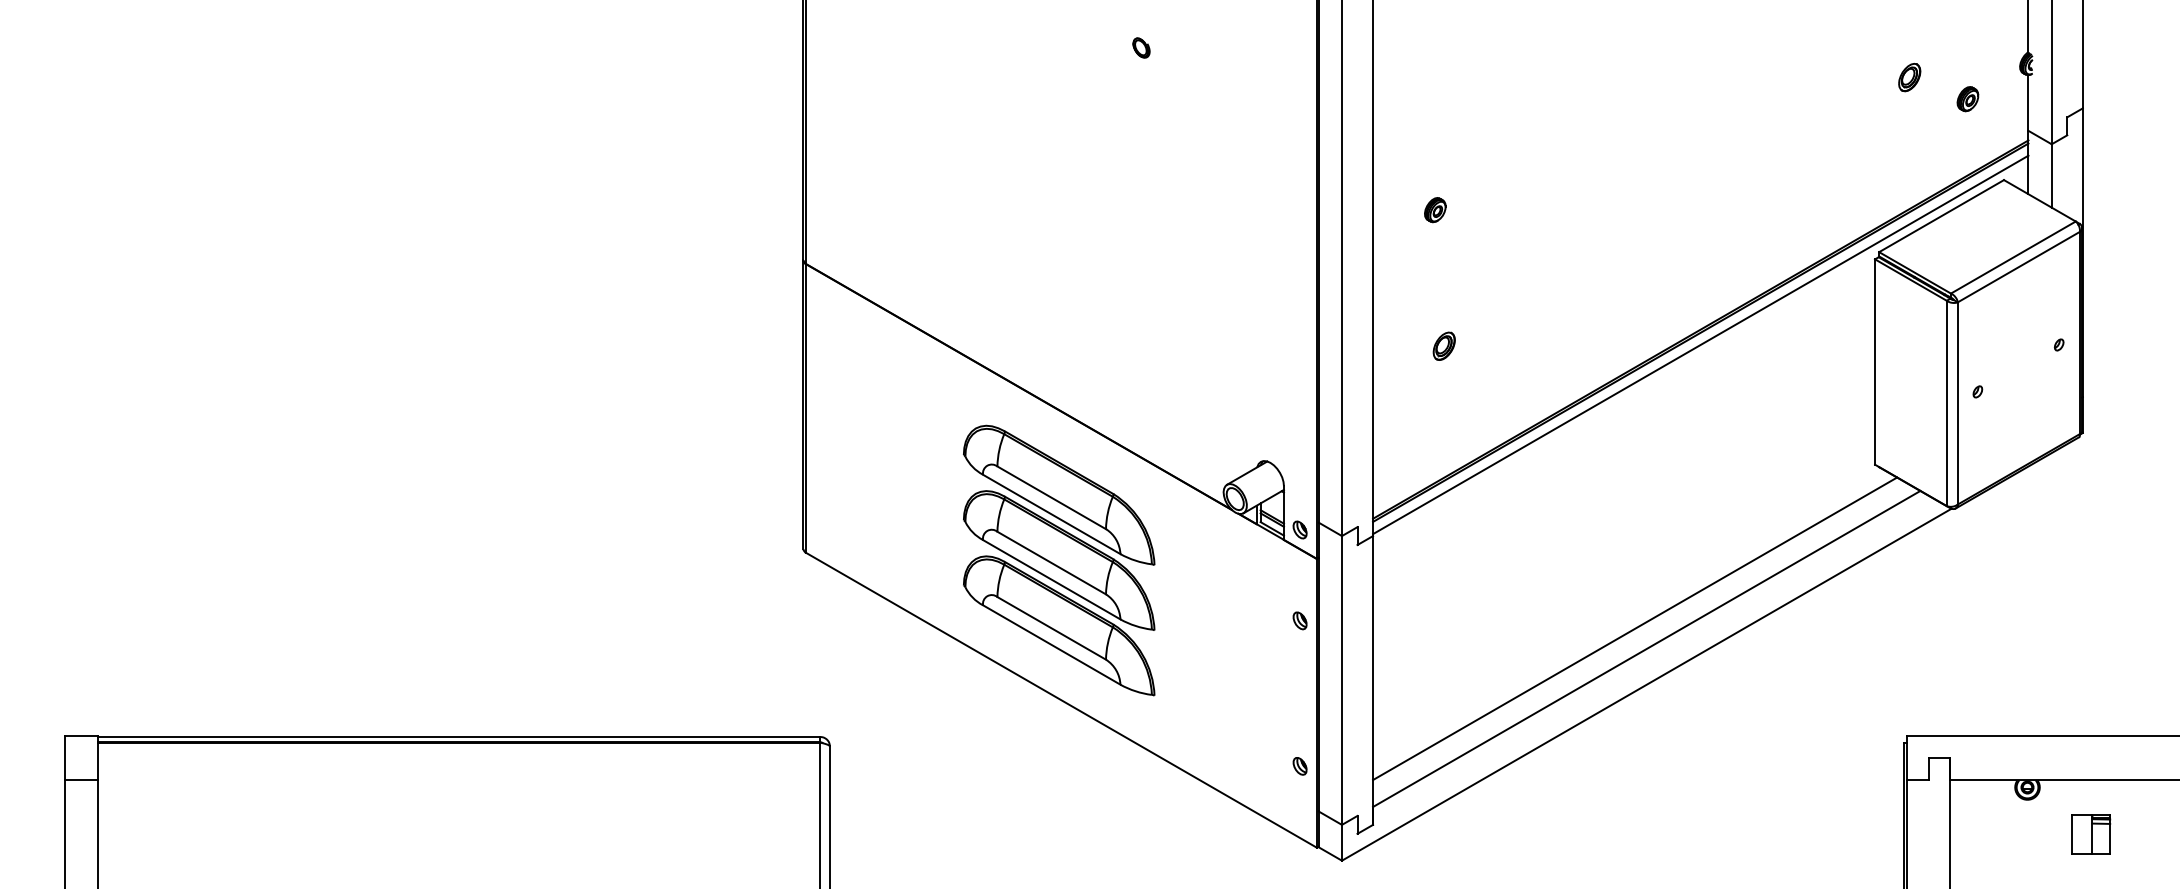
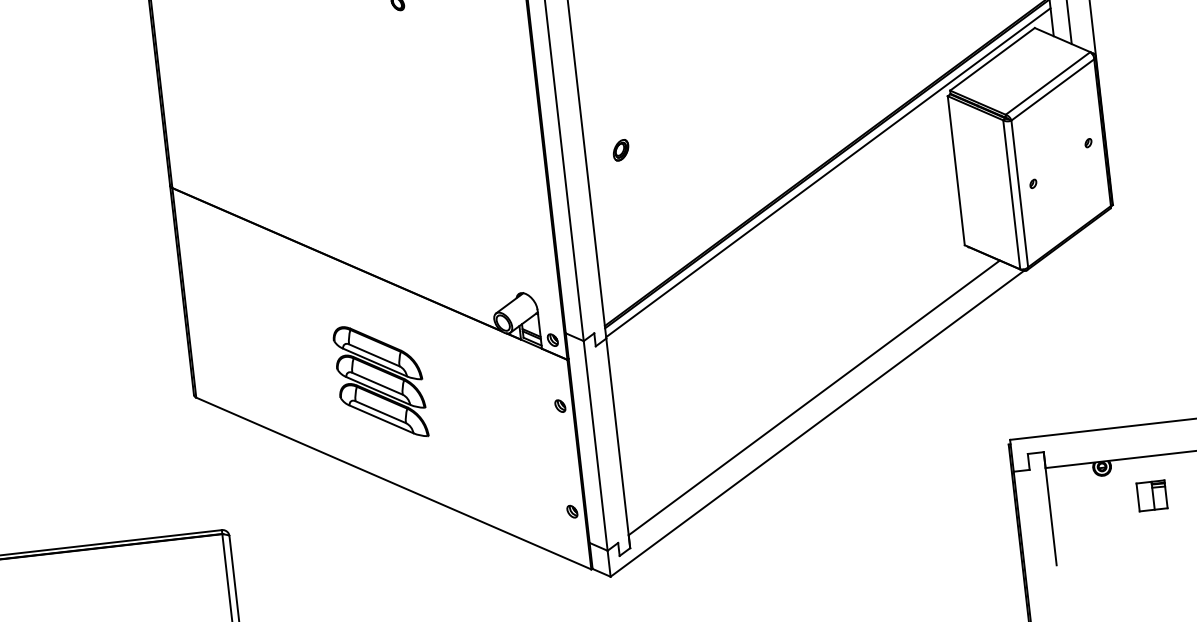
part: (1435, 210) -> (624, 97), removed
part: (1443, 345) -> (620, 149), moved
part: (1059, 560) -> (380, 382), size x0.6
line: (1635, 628) -> (804, 383), removed

